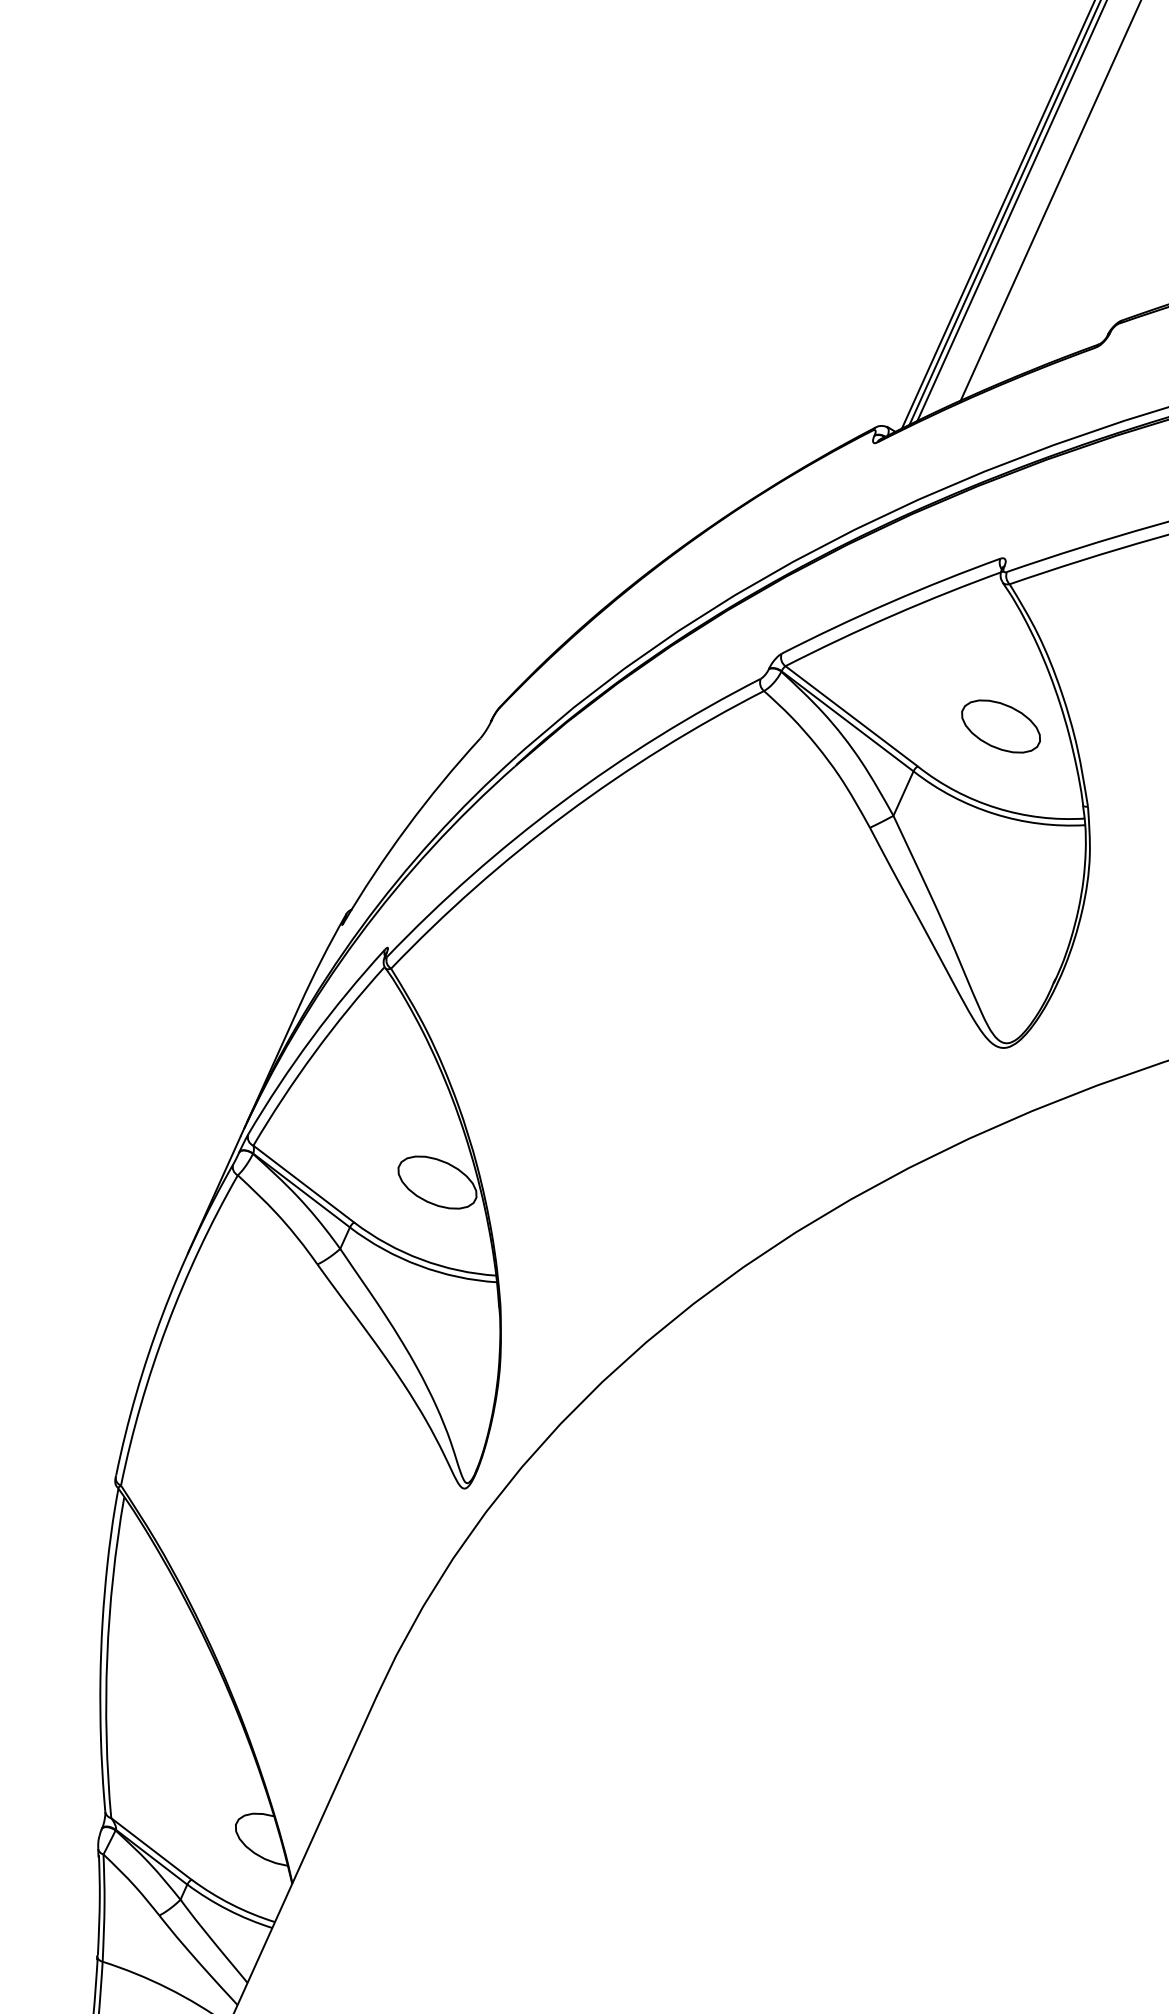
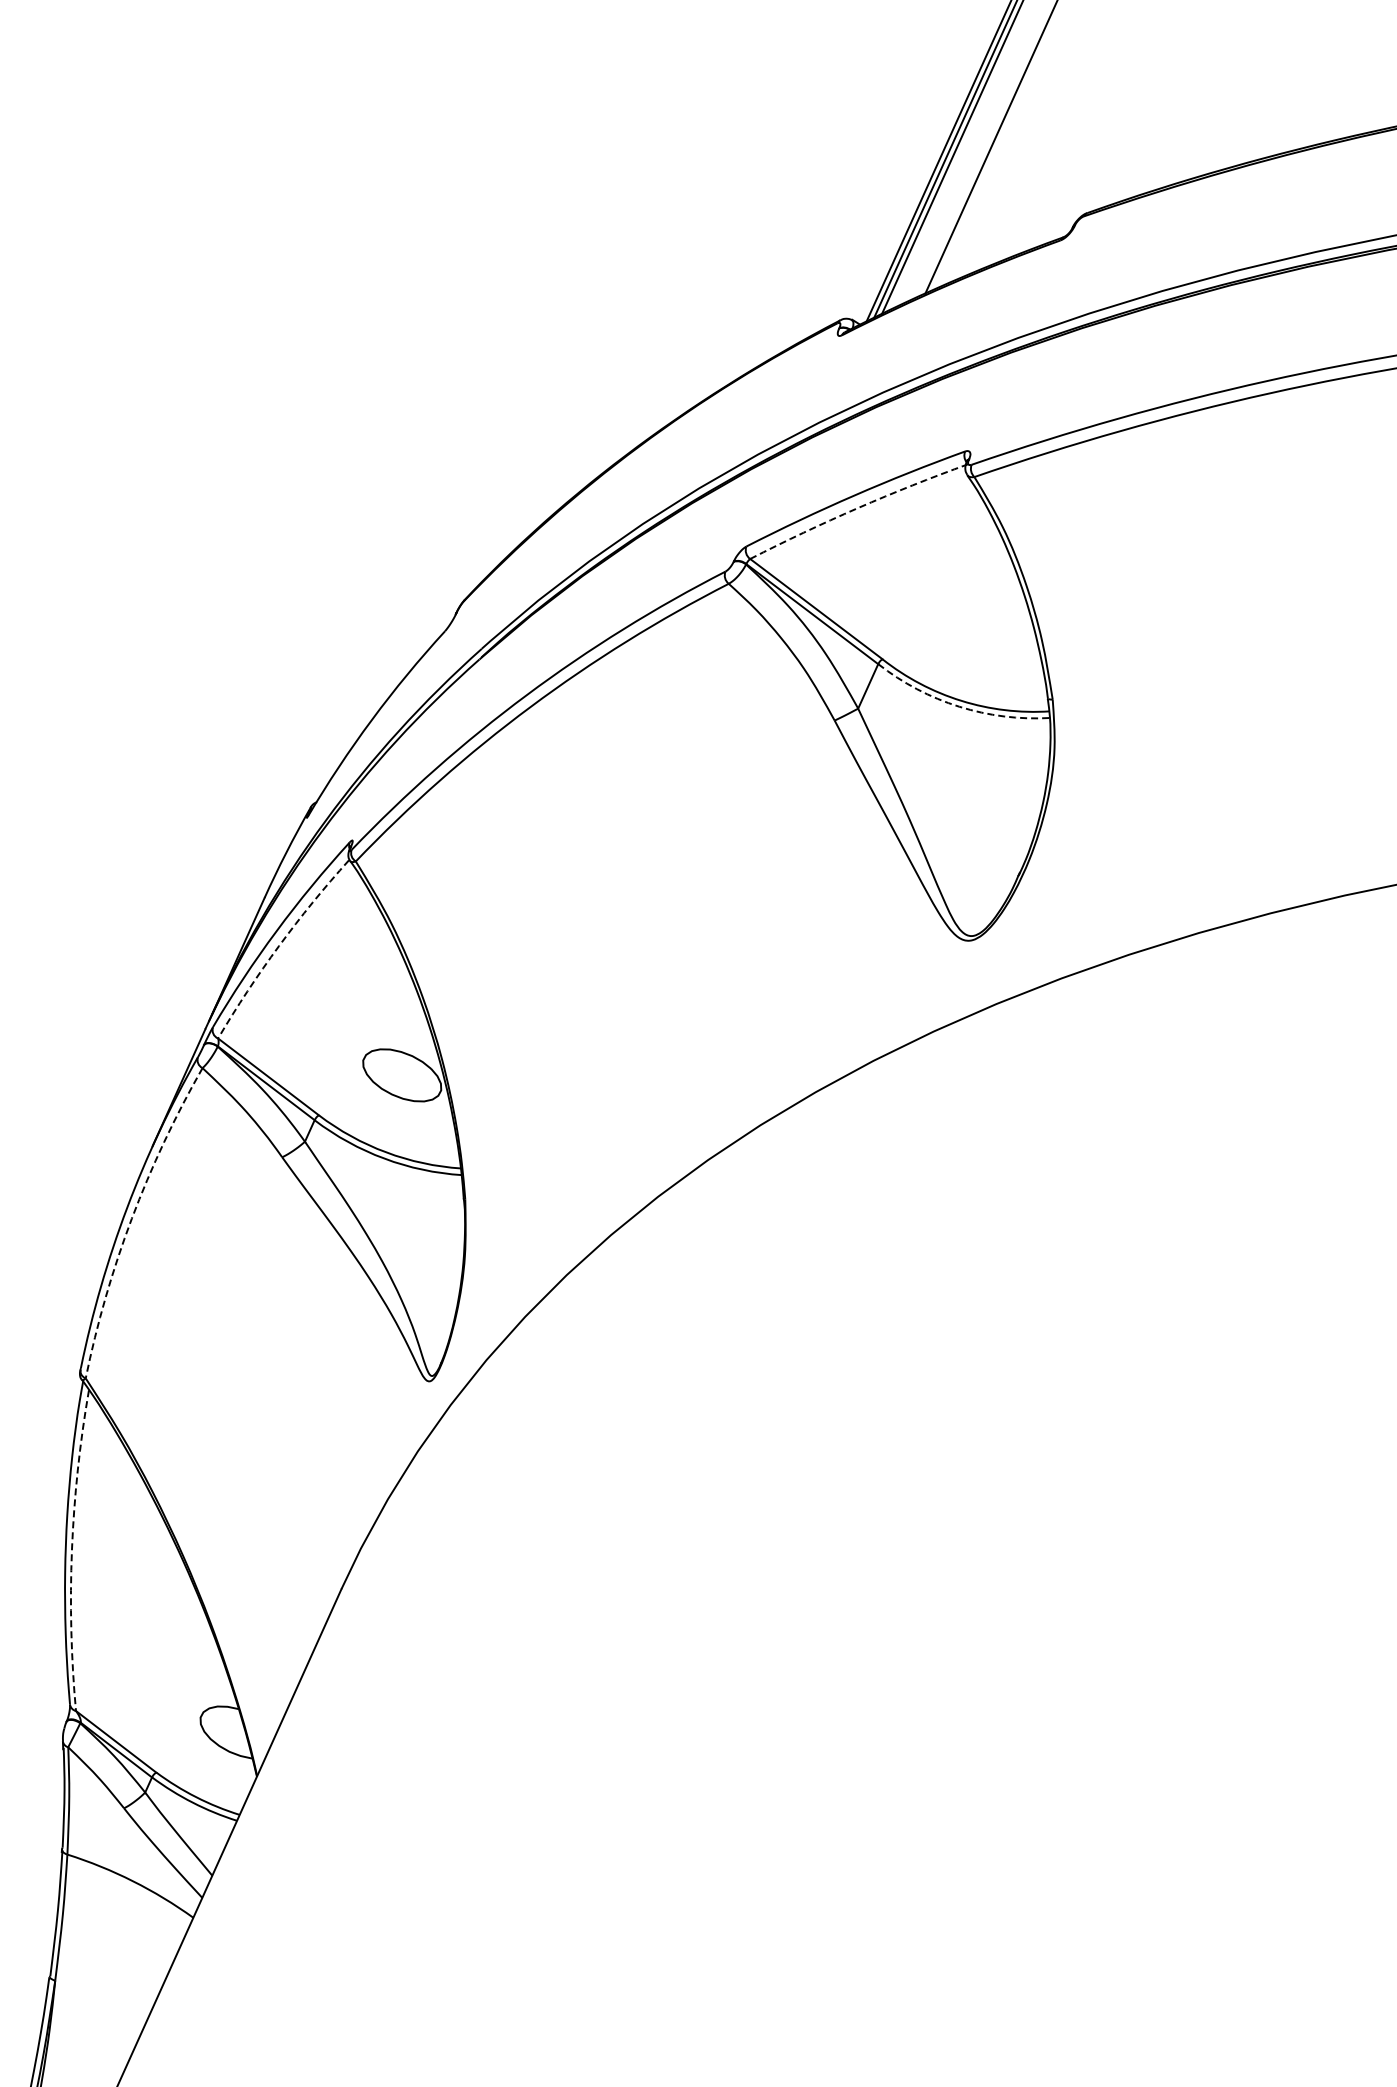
arc: (892, 615) -> (857, 508), solid -> dashed
part: (1000, 726) -> (965, 619), removed
arc: (994, 813) -> (959, 706), solid -> dashed
arc: (314, 1053) -> (279, 946), solid -> dashed
arc: (166, 1325) -> (131, 1218), solid -> dashed
arc: (106, 1657) -> (71, 1550), solid -> dashed

